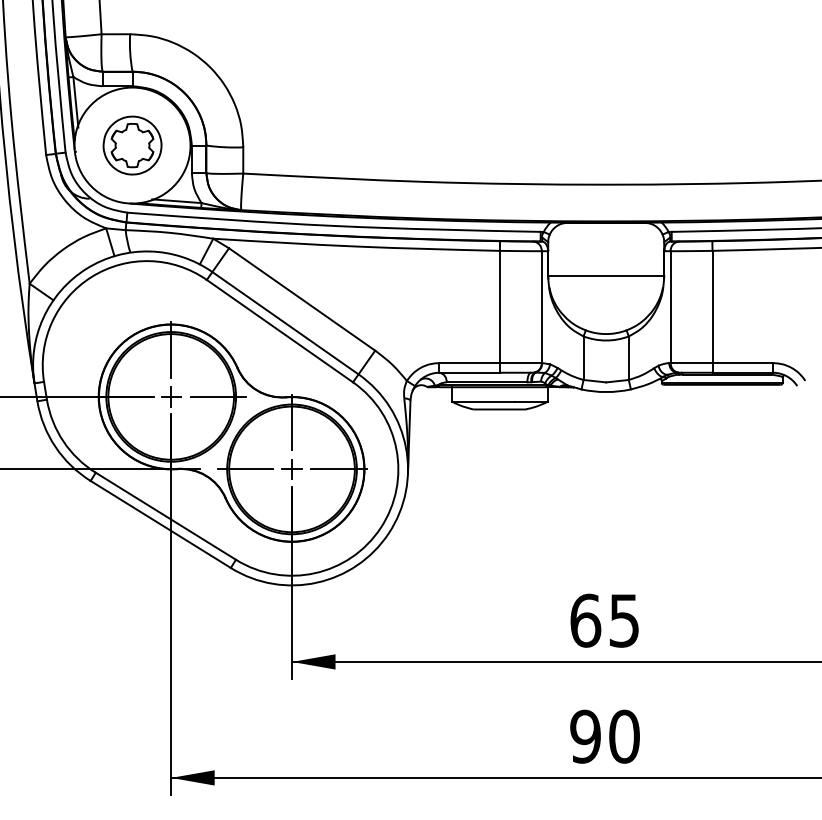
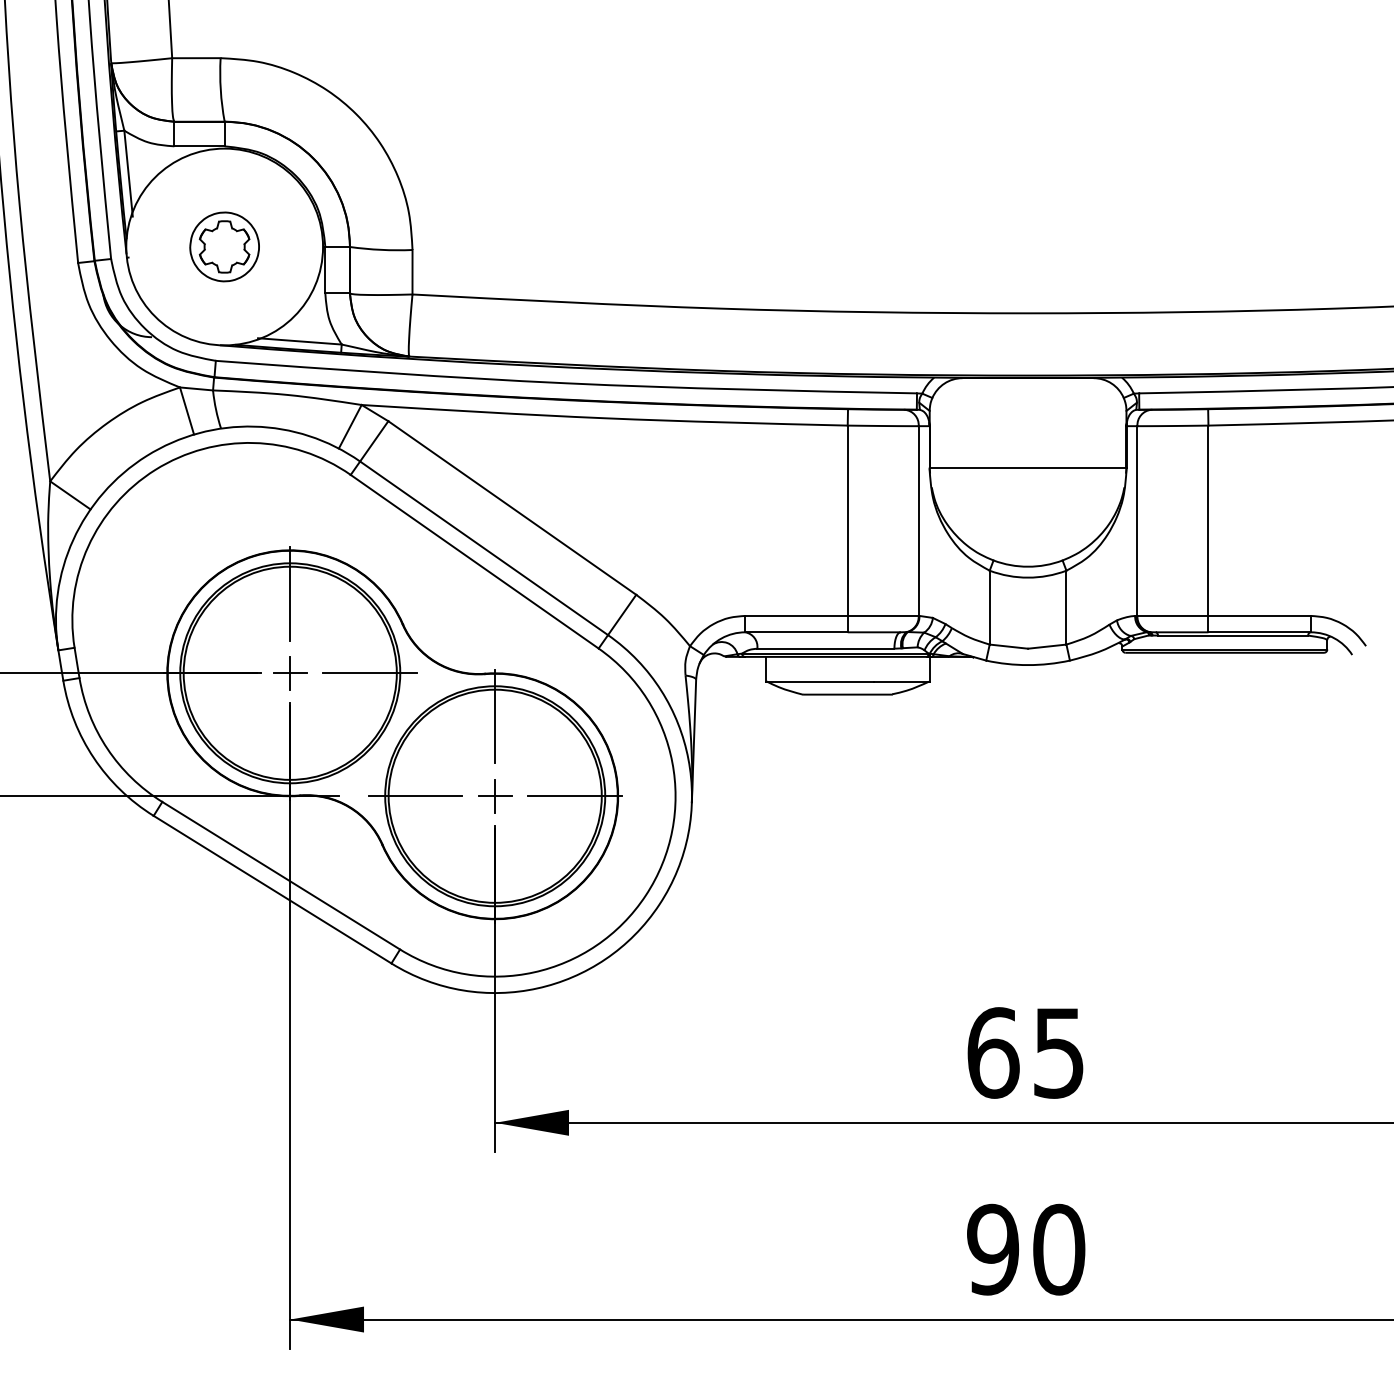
part: (132, 145) -> (224, 246), size x0.7

